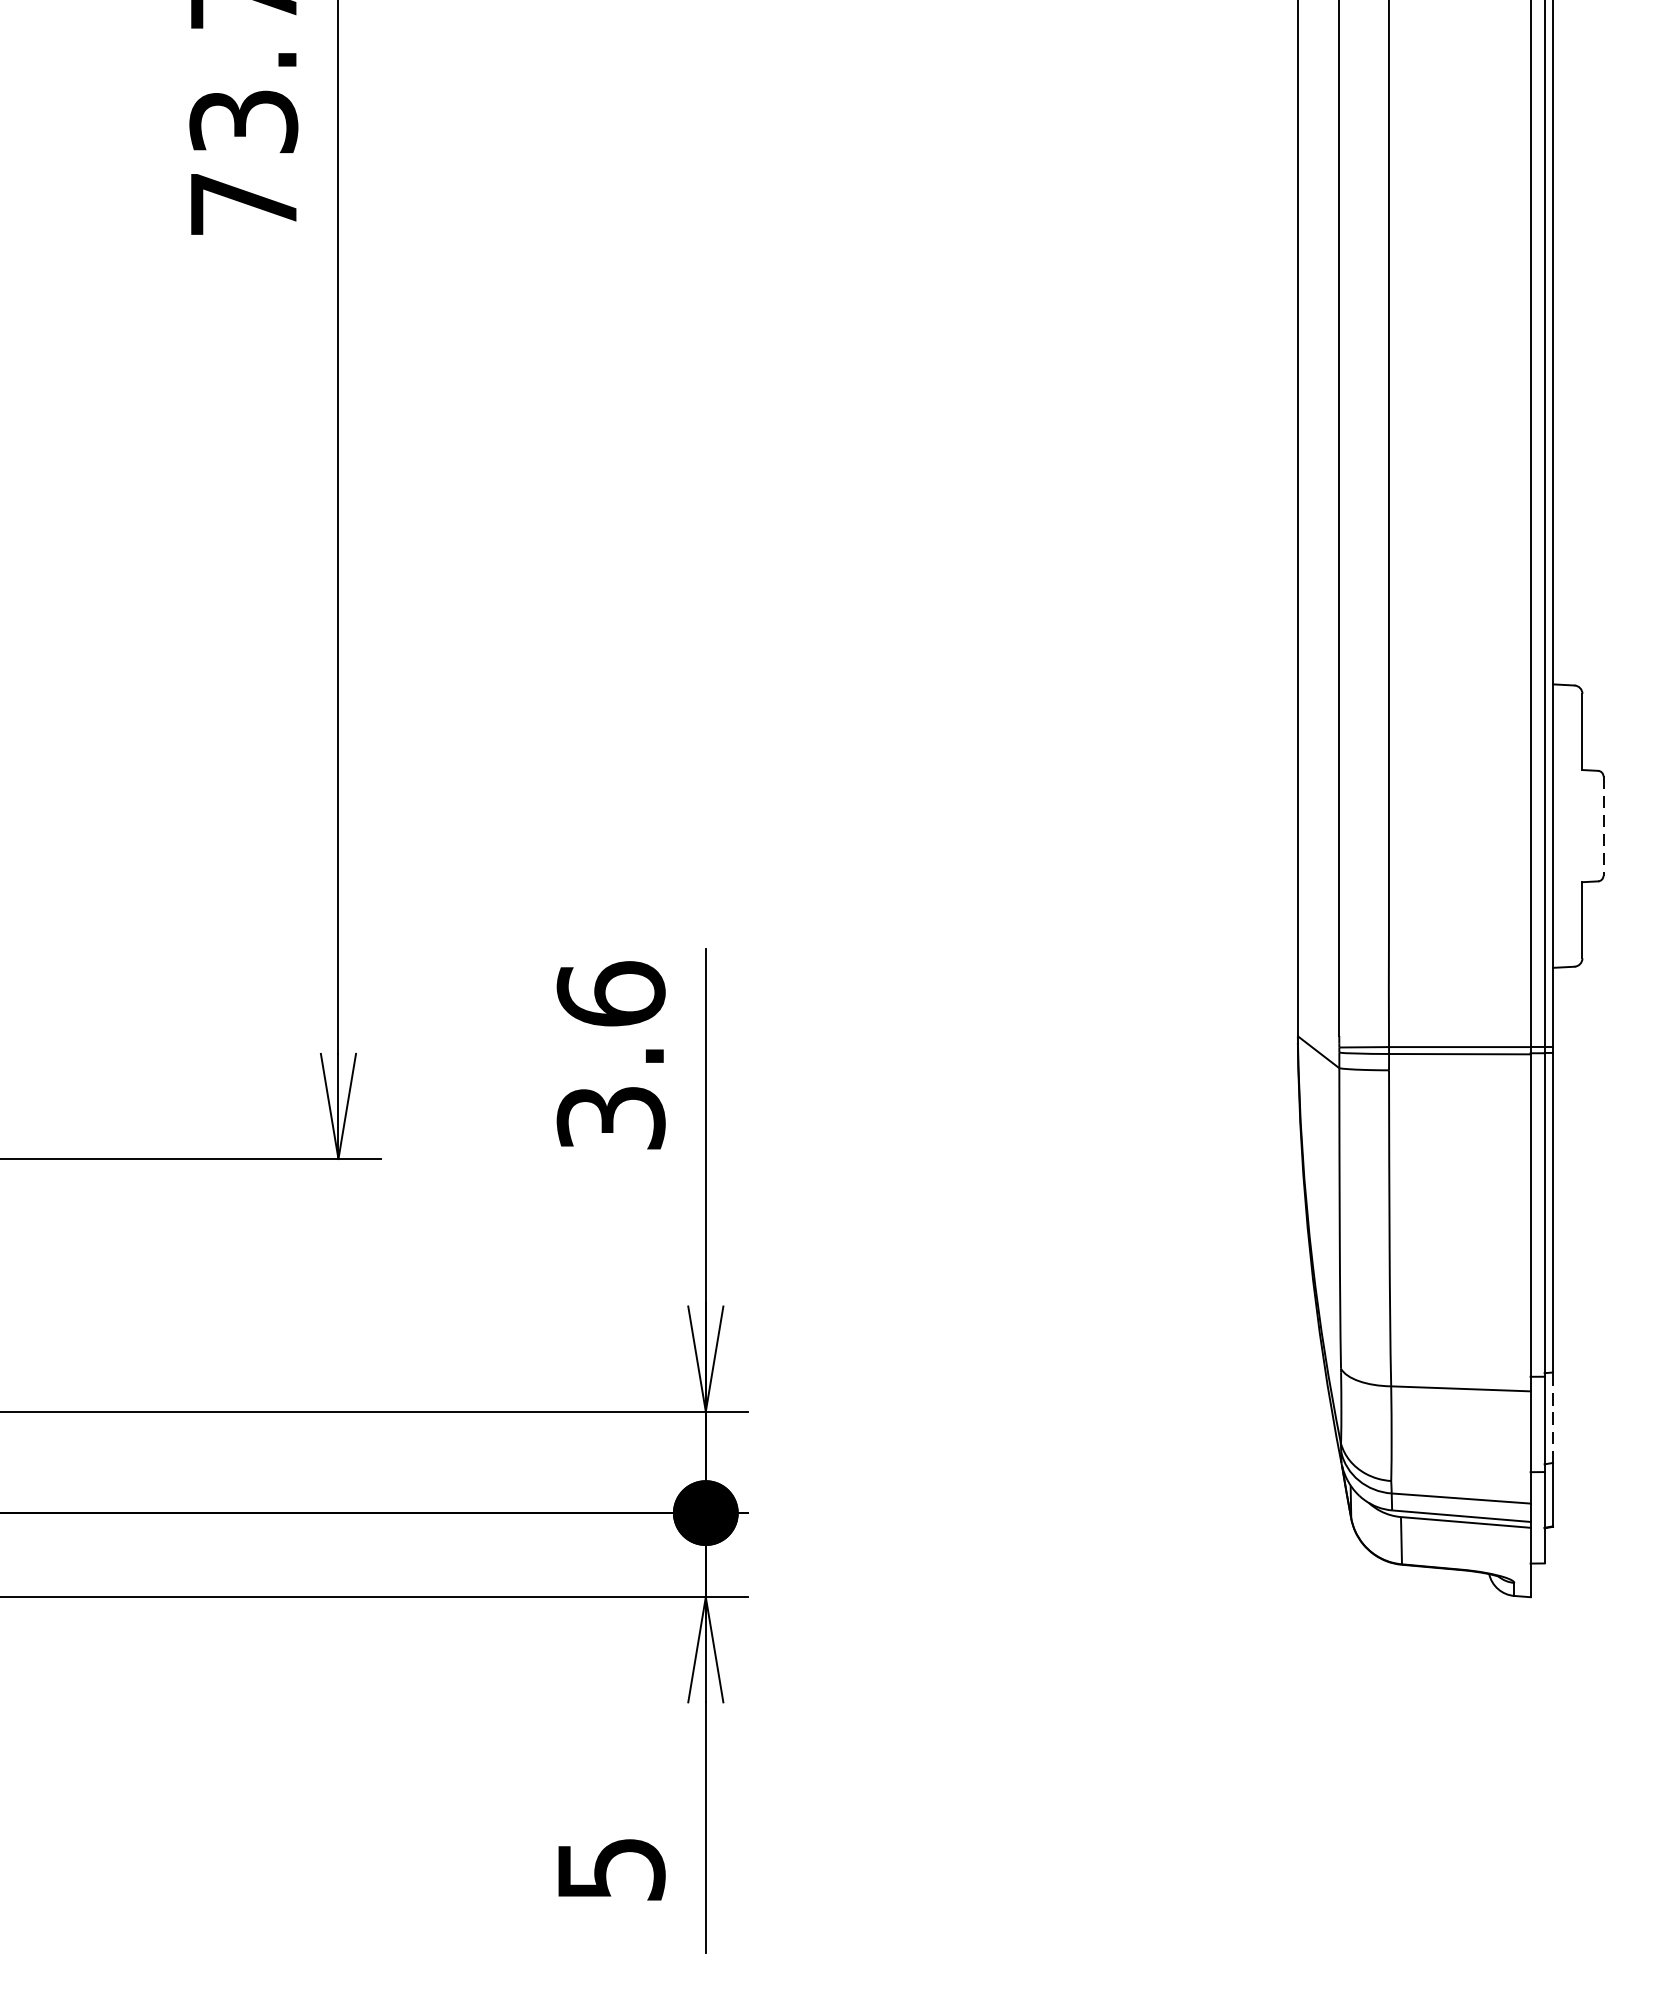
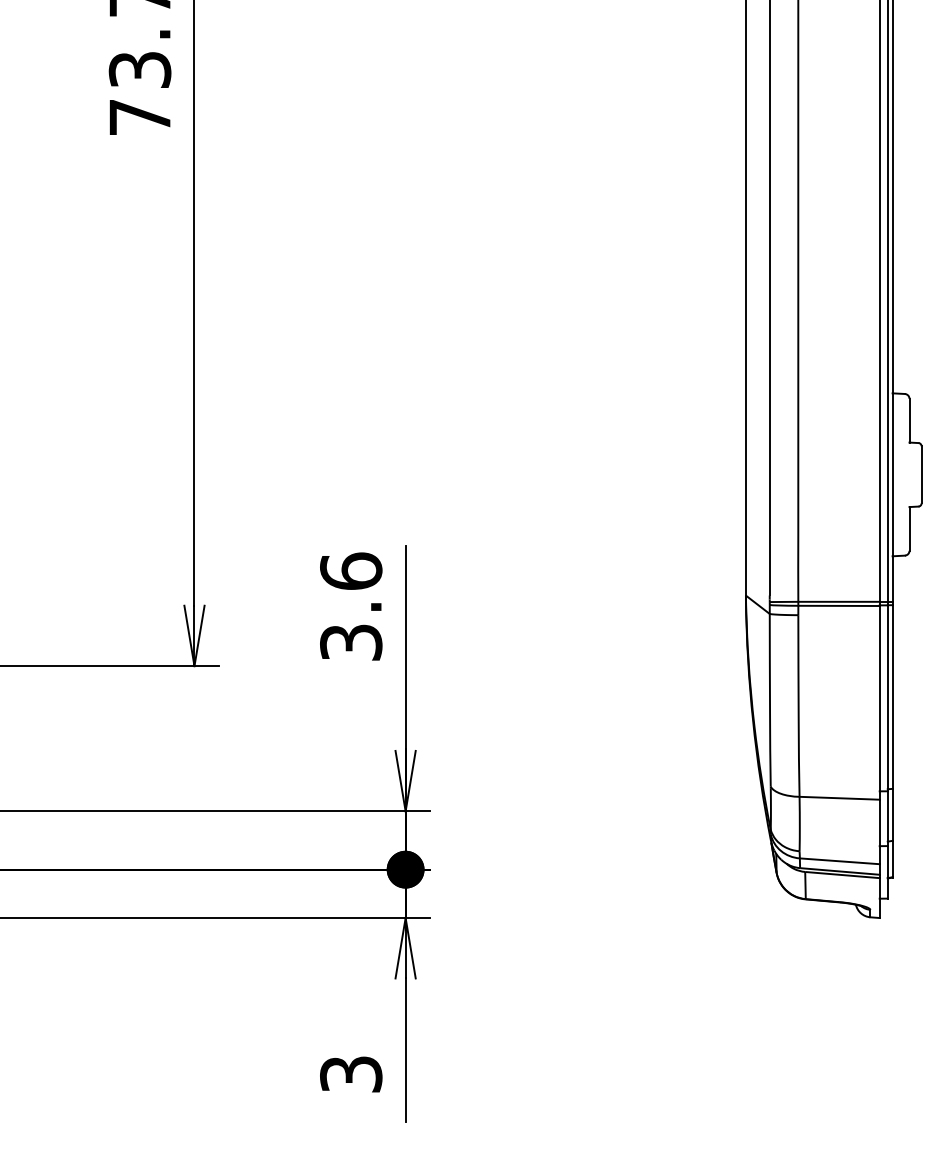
line: (1603, 825) -> (921, 474), dashed -> solid
line: (1552, 1417) -> (892, 814), dashed -> solid
text: (609, 1867) -> (350, 1073), 5 -> 3

